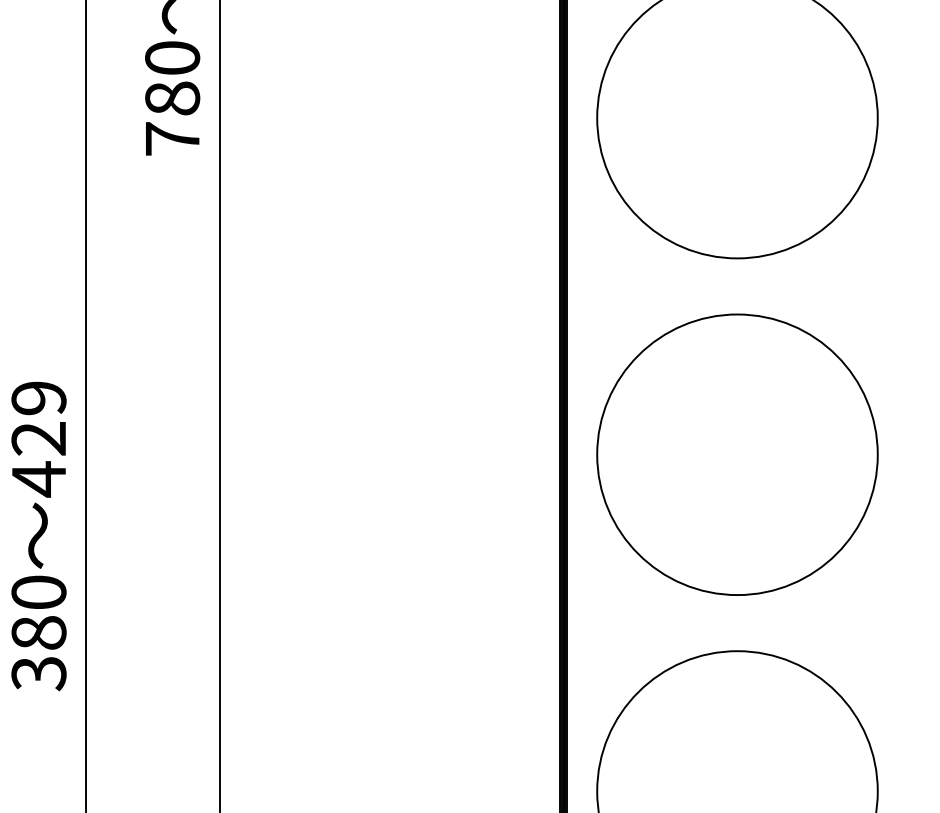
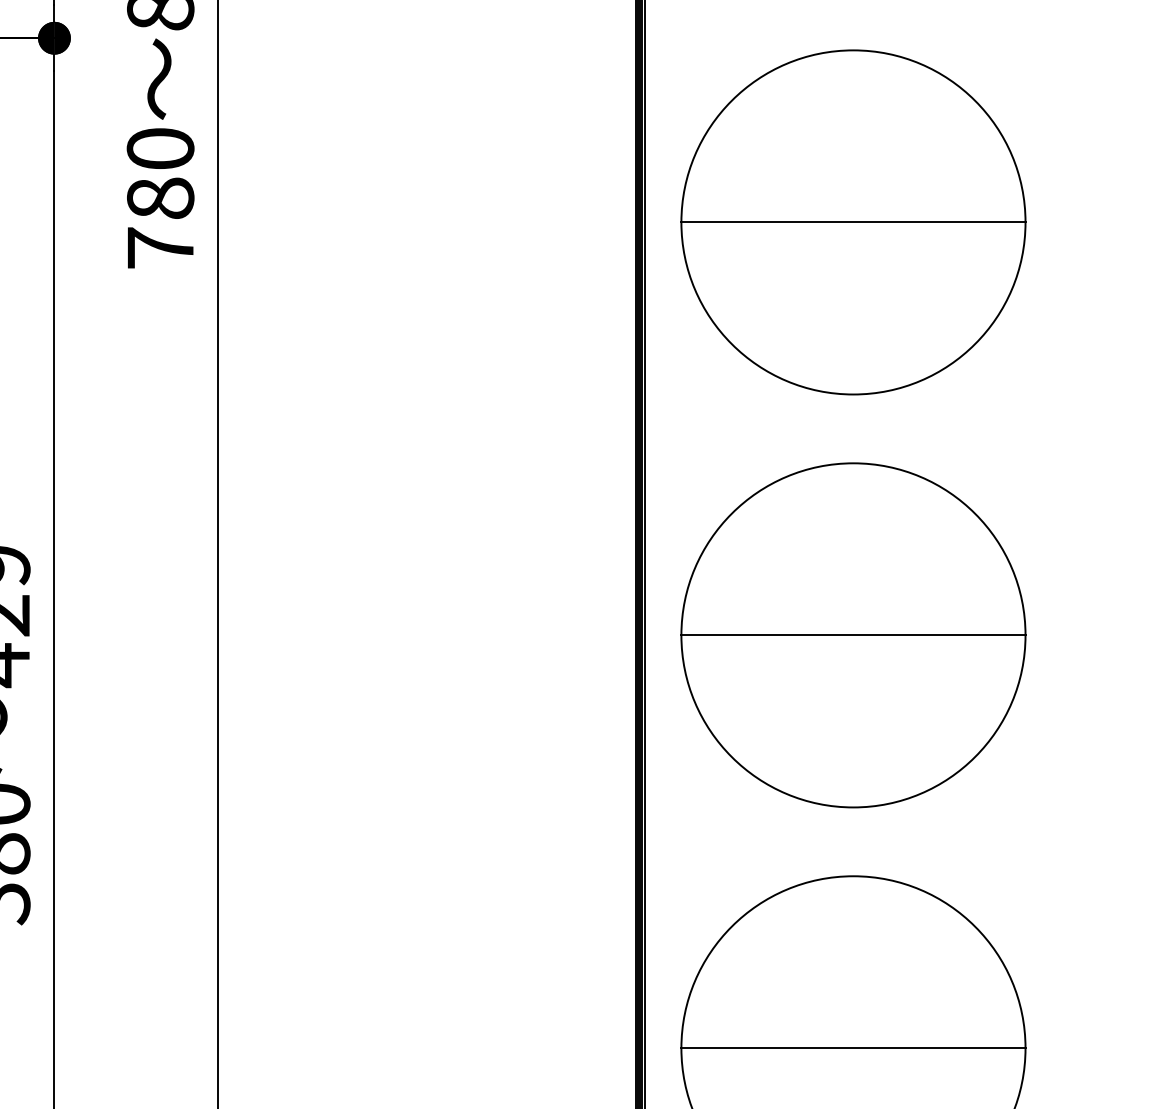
line: (737, 118) -> (853, 222), added
line: (737, 454) -> (853, 635), added
line: (737, 791) -> (853, 1048), added

